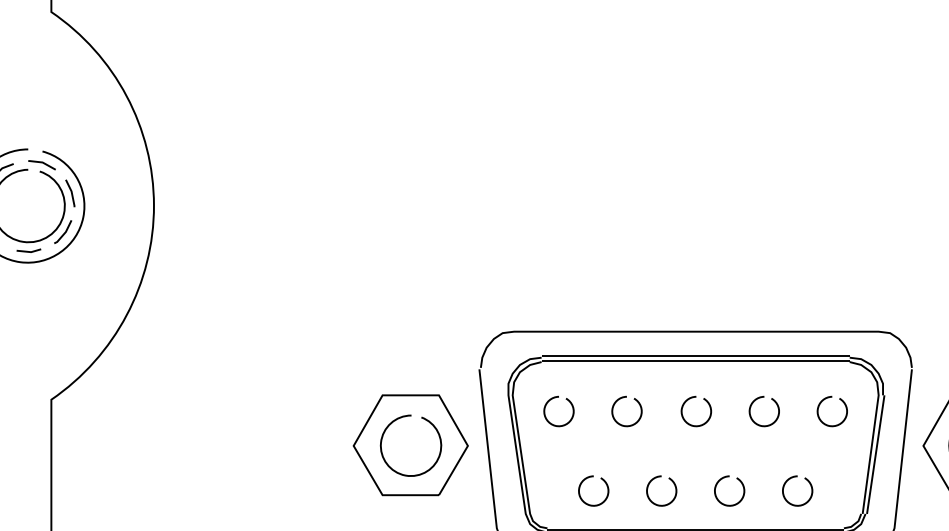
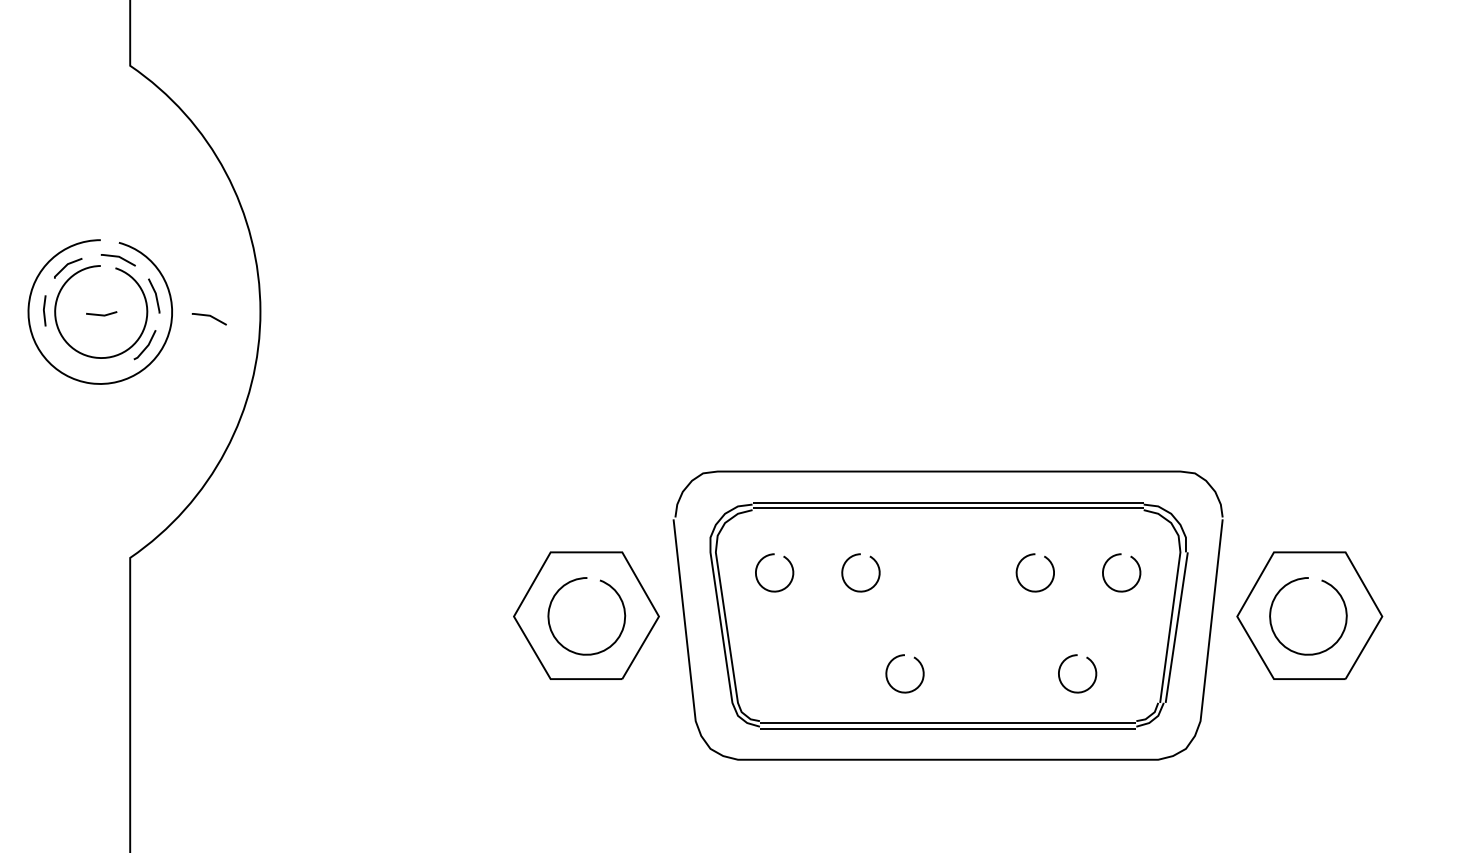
curve: (113, 209) -> (208, 316), added
curve: (28, 251) -> (101, 314), moved
curve: (683, 407) -> (932, 567), removed
curve: (587, 478) -> (810, 658), removed
curve: (717, 485) -> (975, 666), removed

